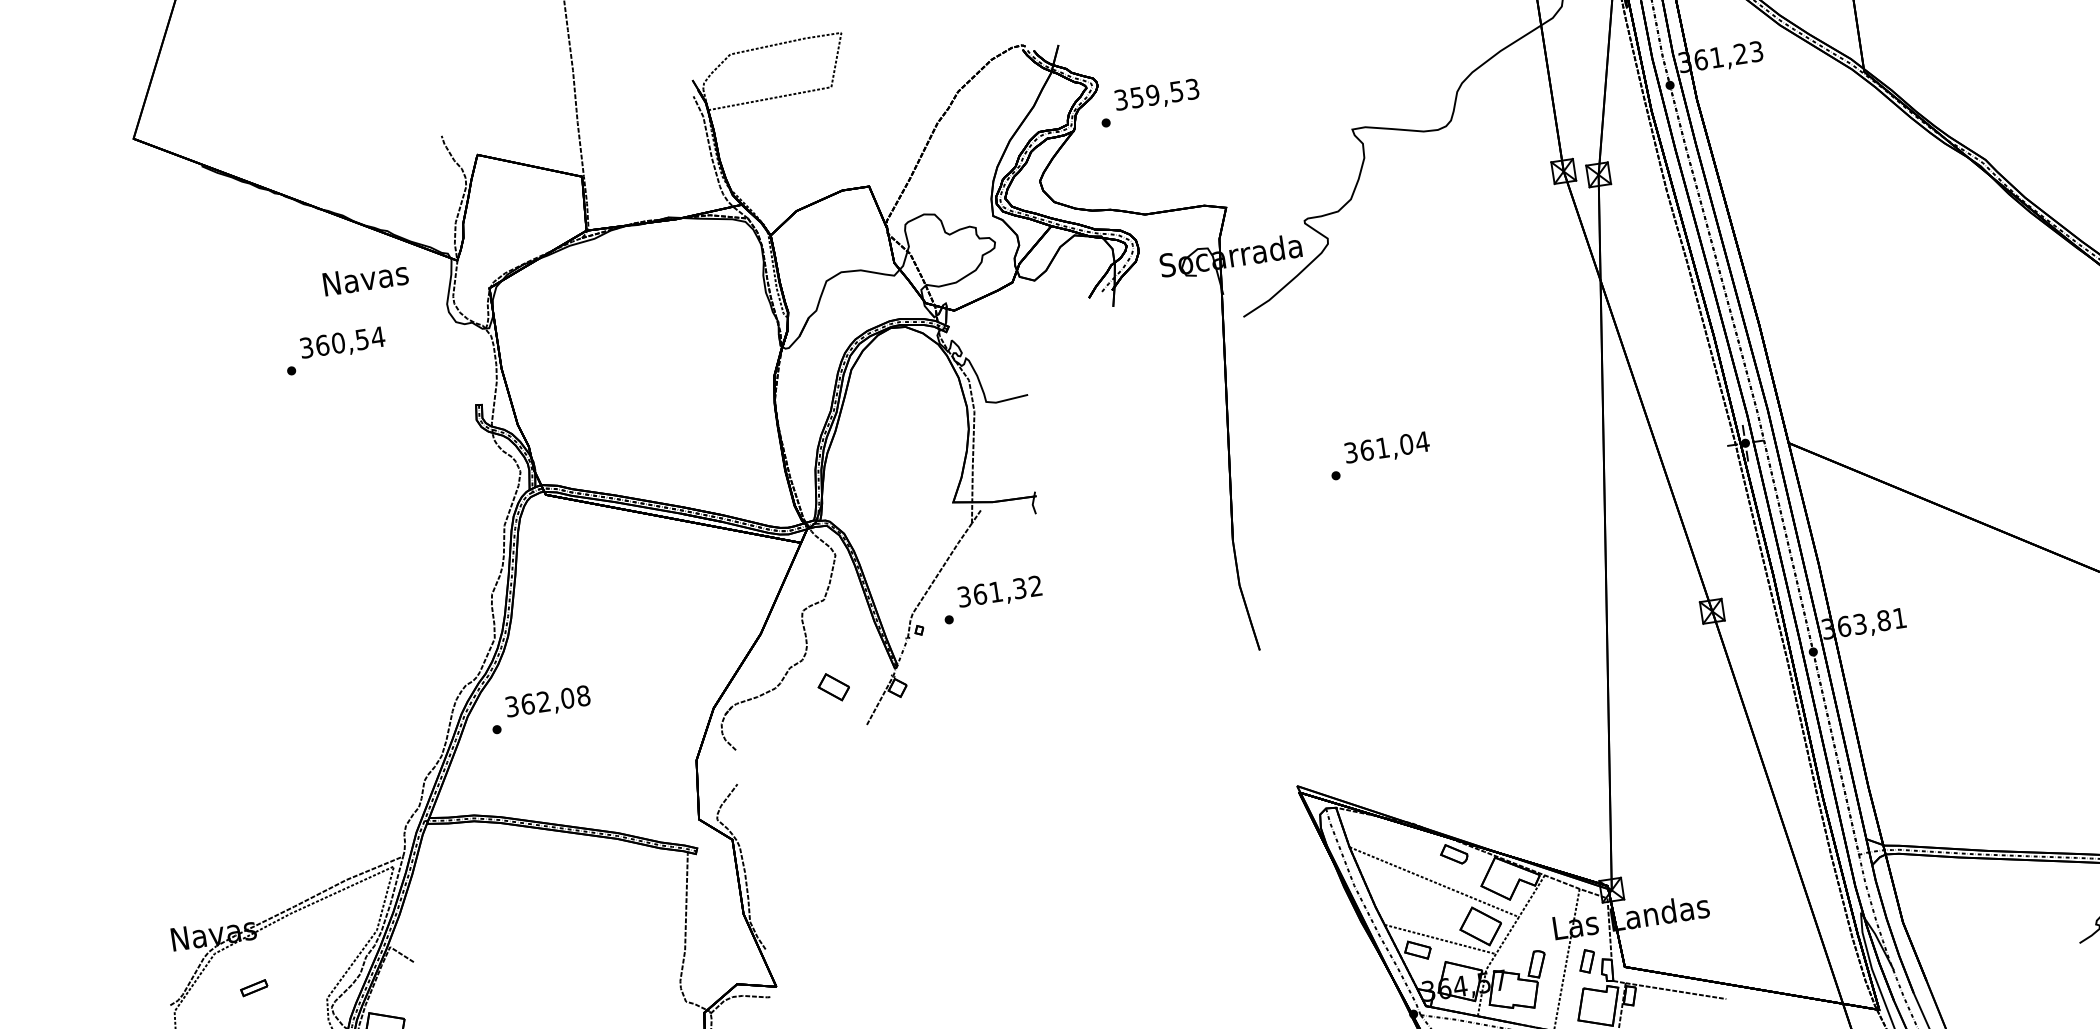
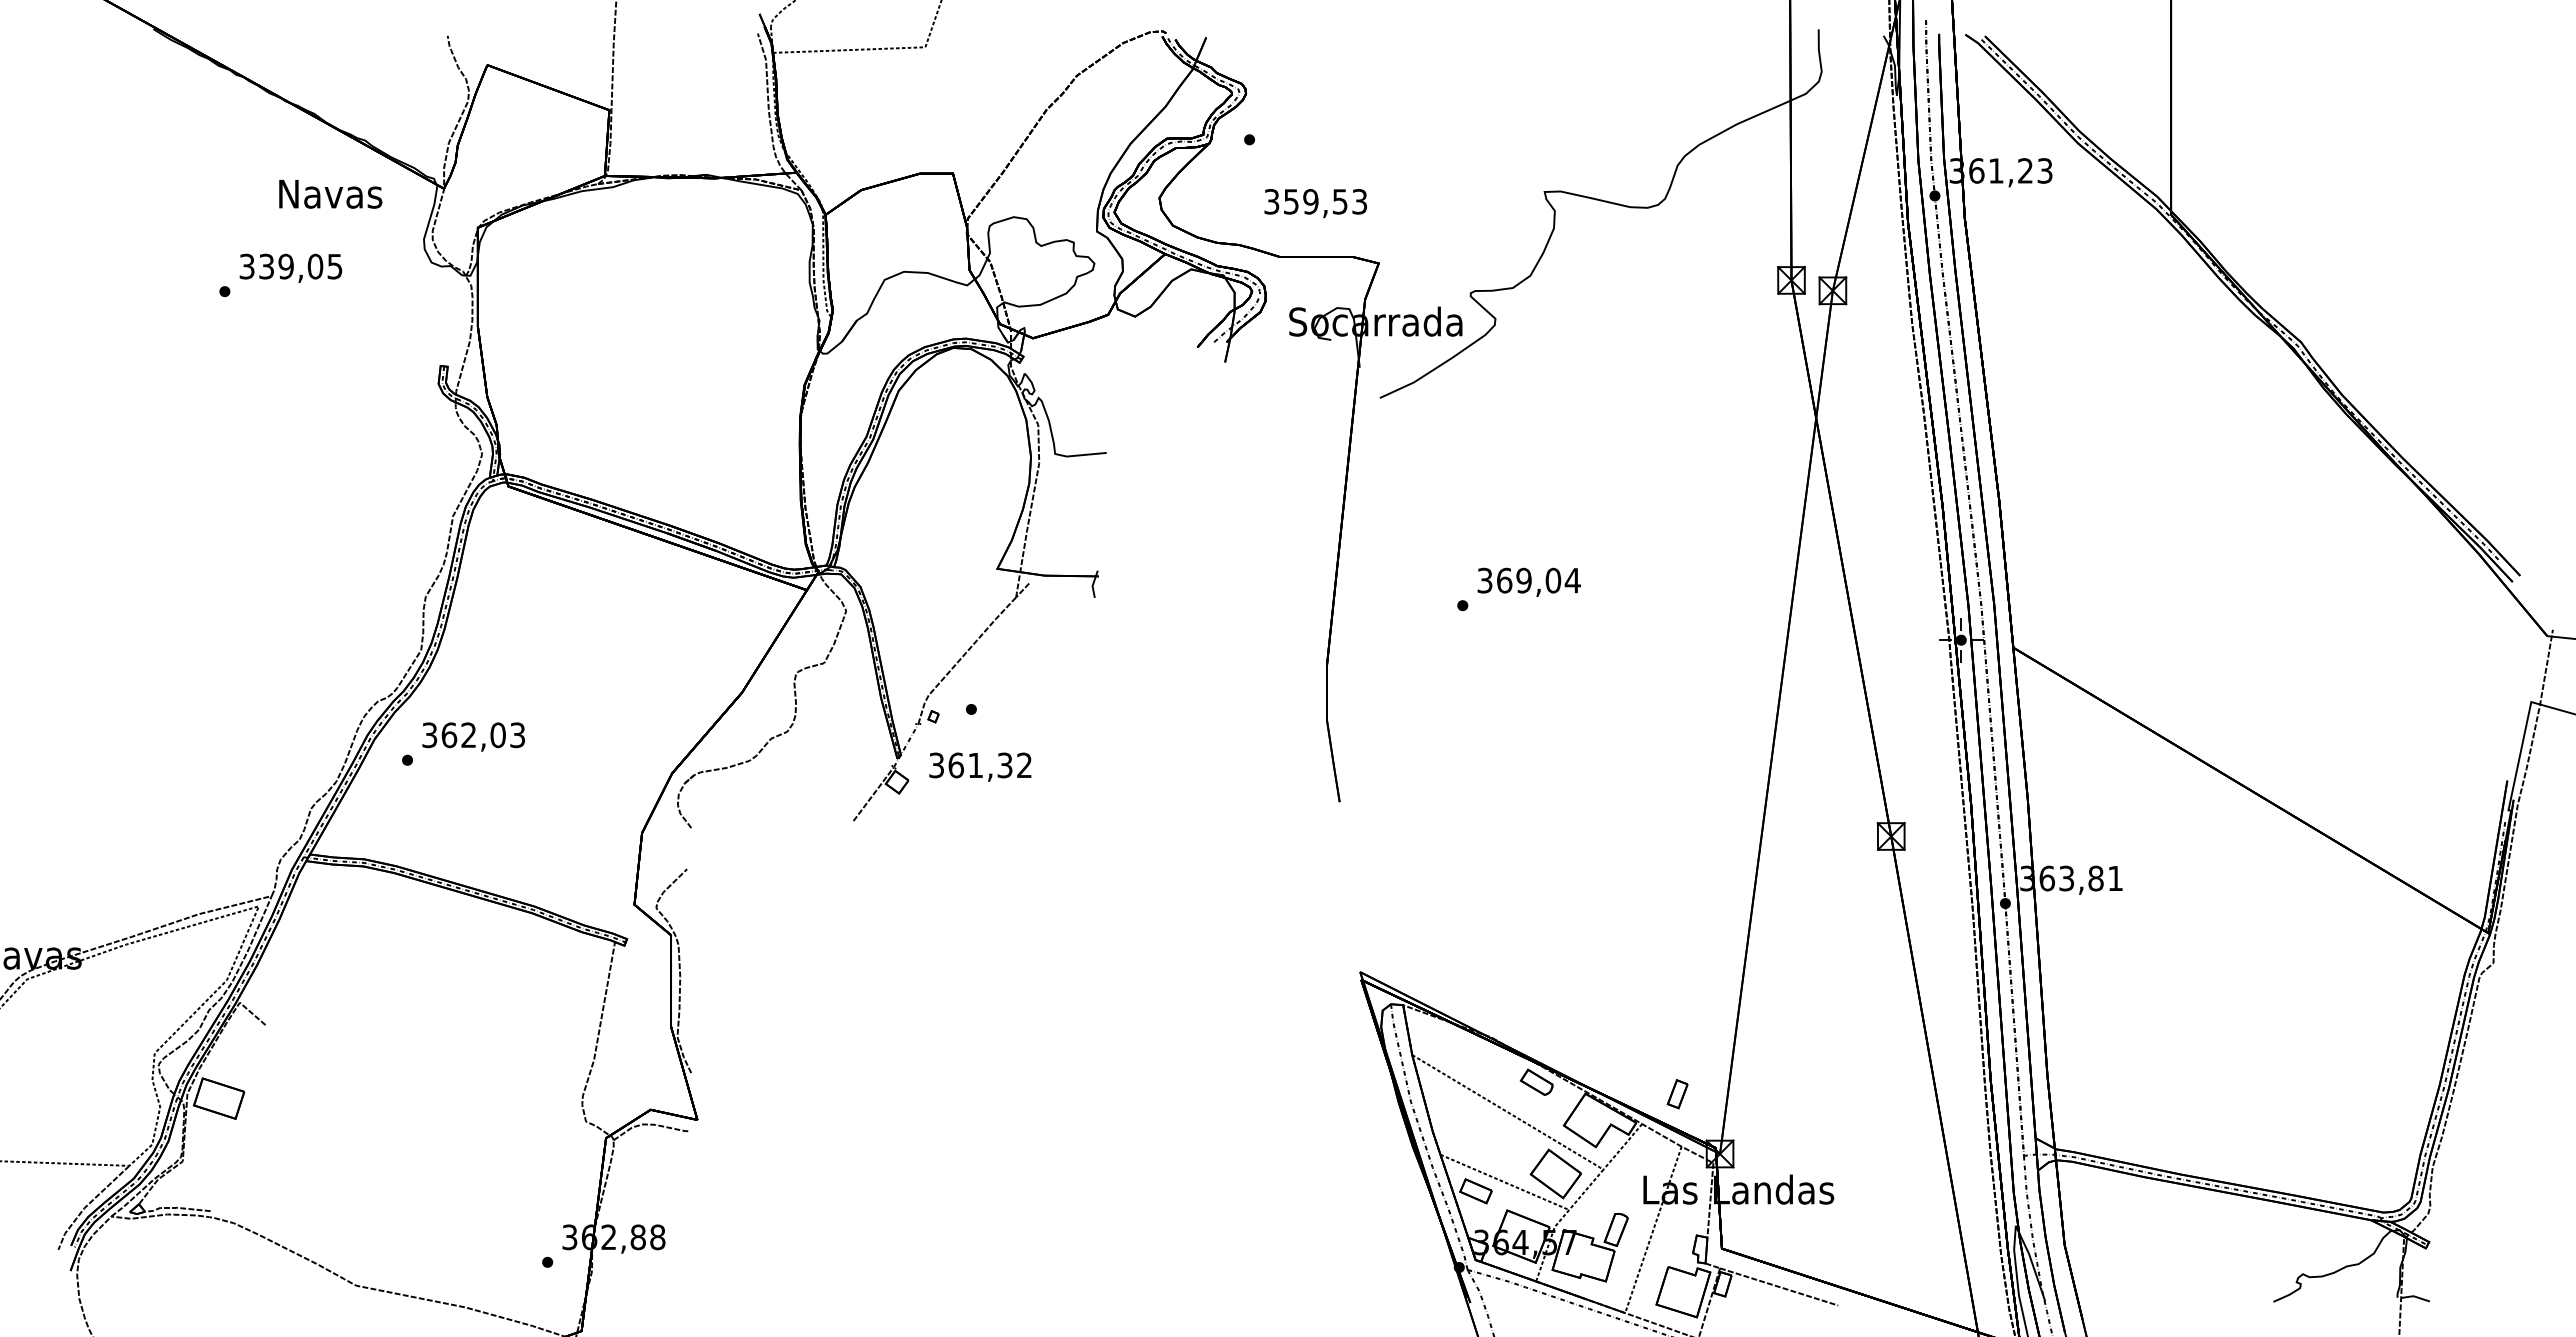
text: (1156, 96) -> (1315, 203), moved
text: (350, 341) -> (301, 266), 360,54 -> 339,05
text: (1382, 447) -> (1523, 580), 361,04 -> 369,04
text: (1000, 592) -> (980, 766), moved
part: (833, 686) -> (820, 769), removed
text: (583, 696) -> (517, 735), 362,08 -> 362,03
part: (1587, 961) -> (1677, 1094), moved
part: (253, 988) -> (68, 1027), removed

